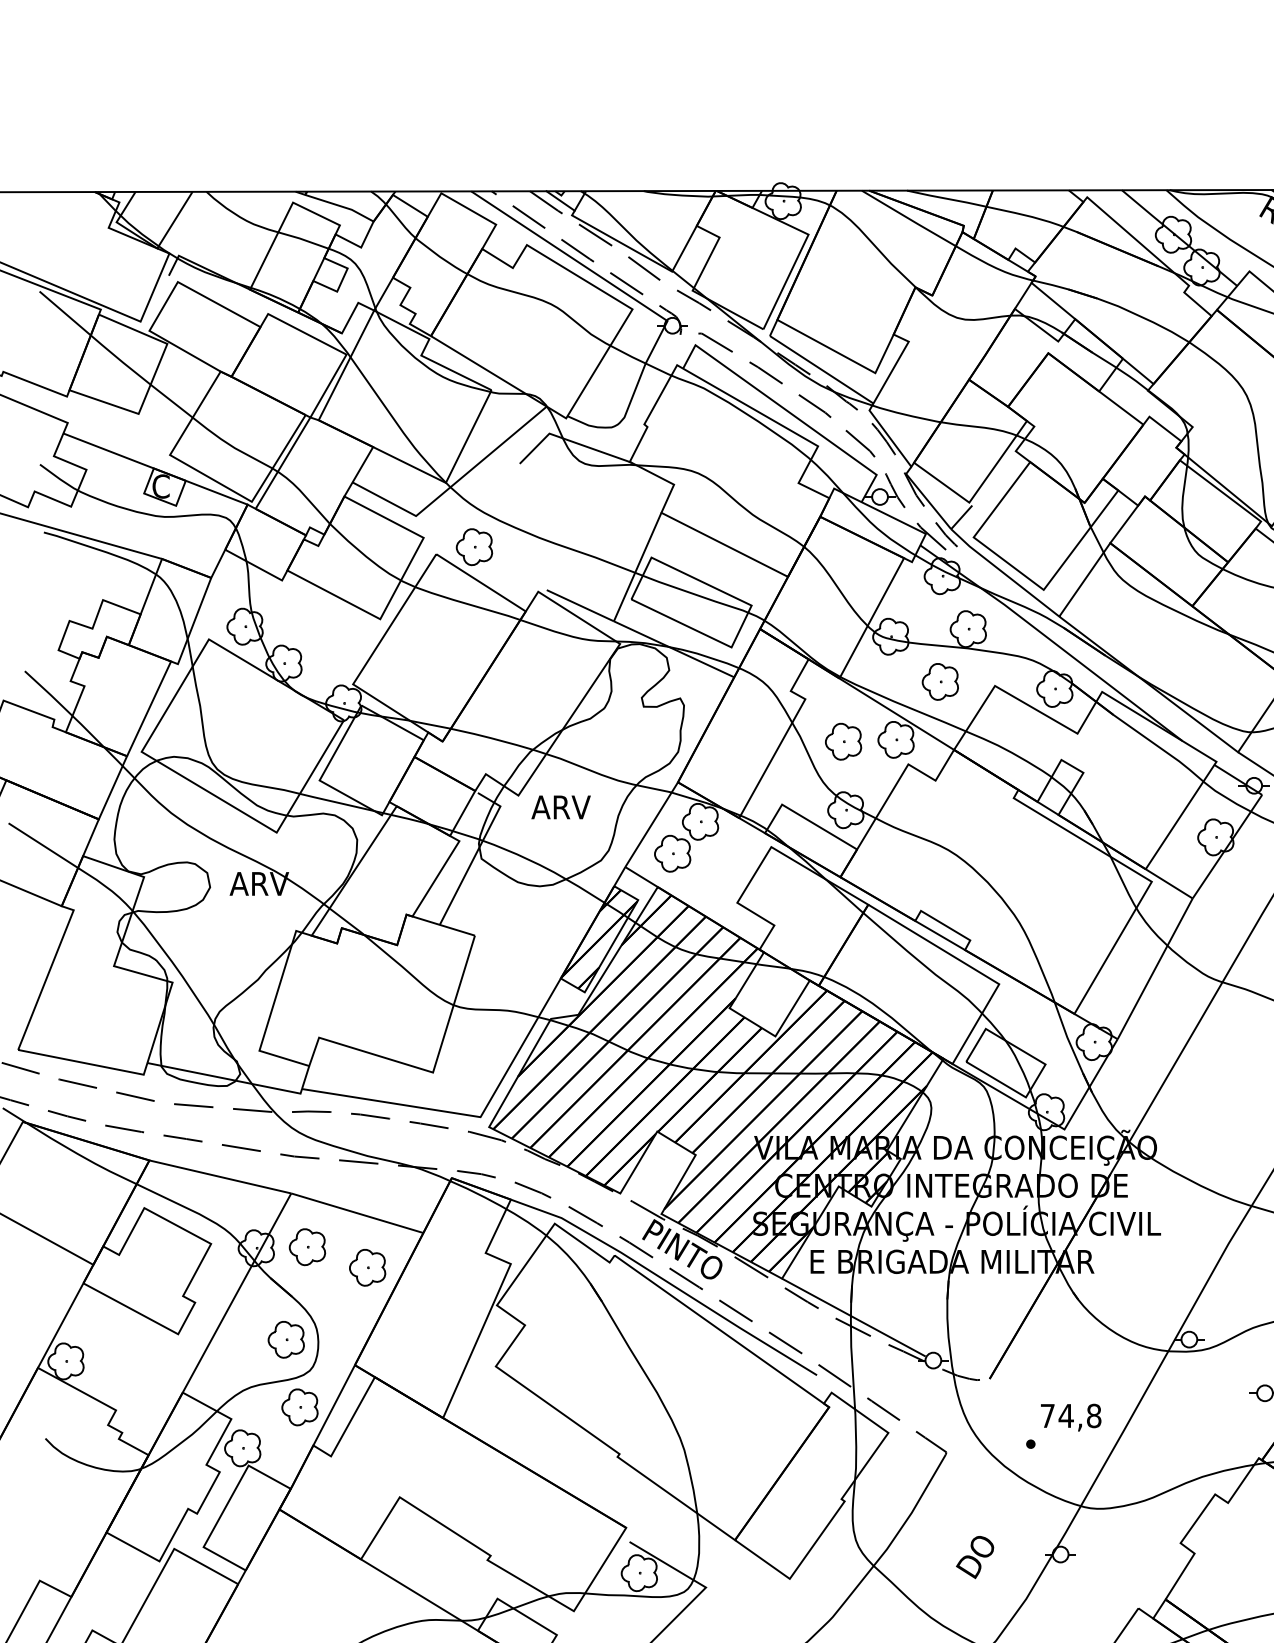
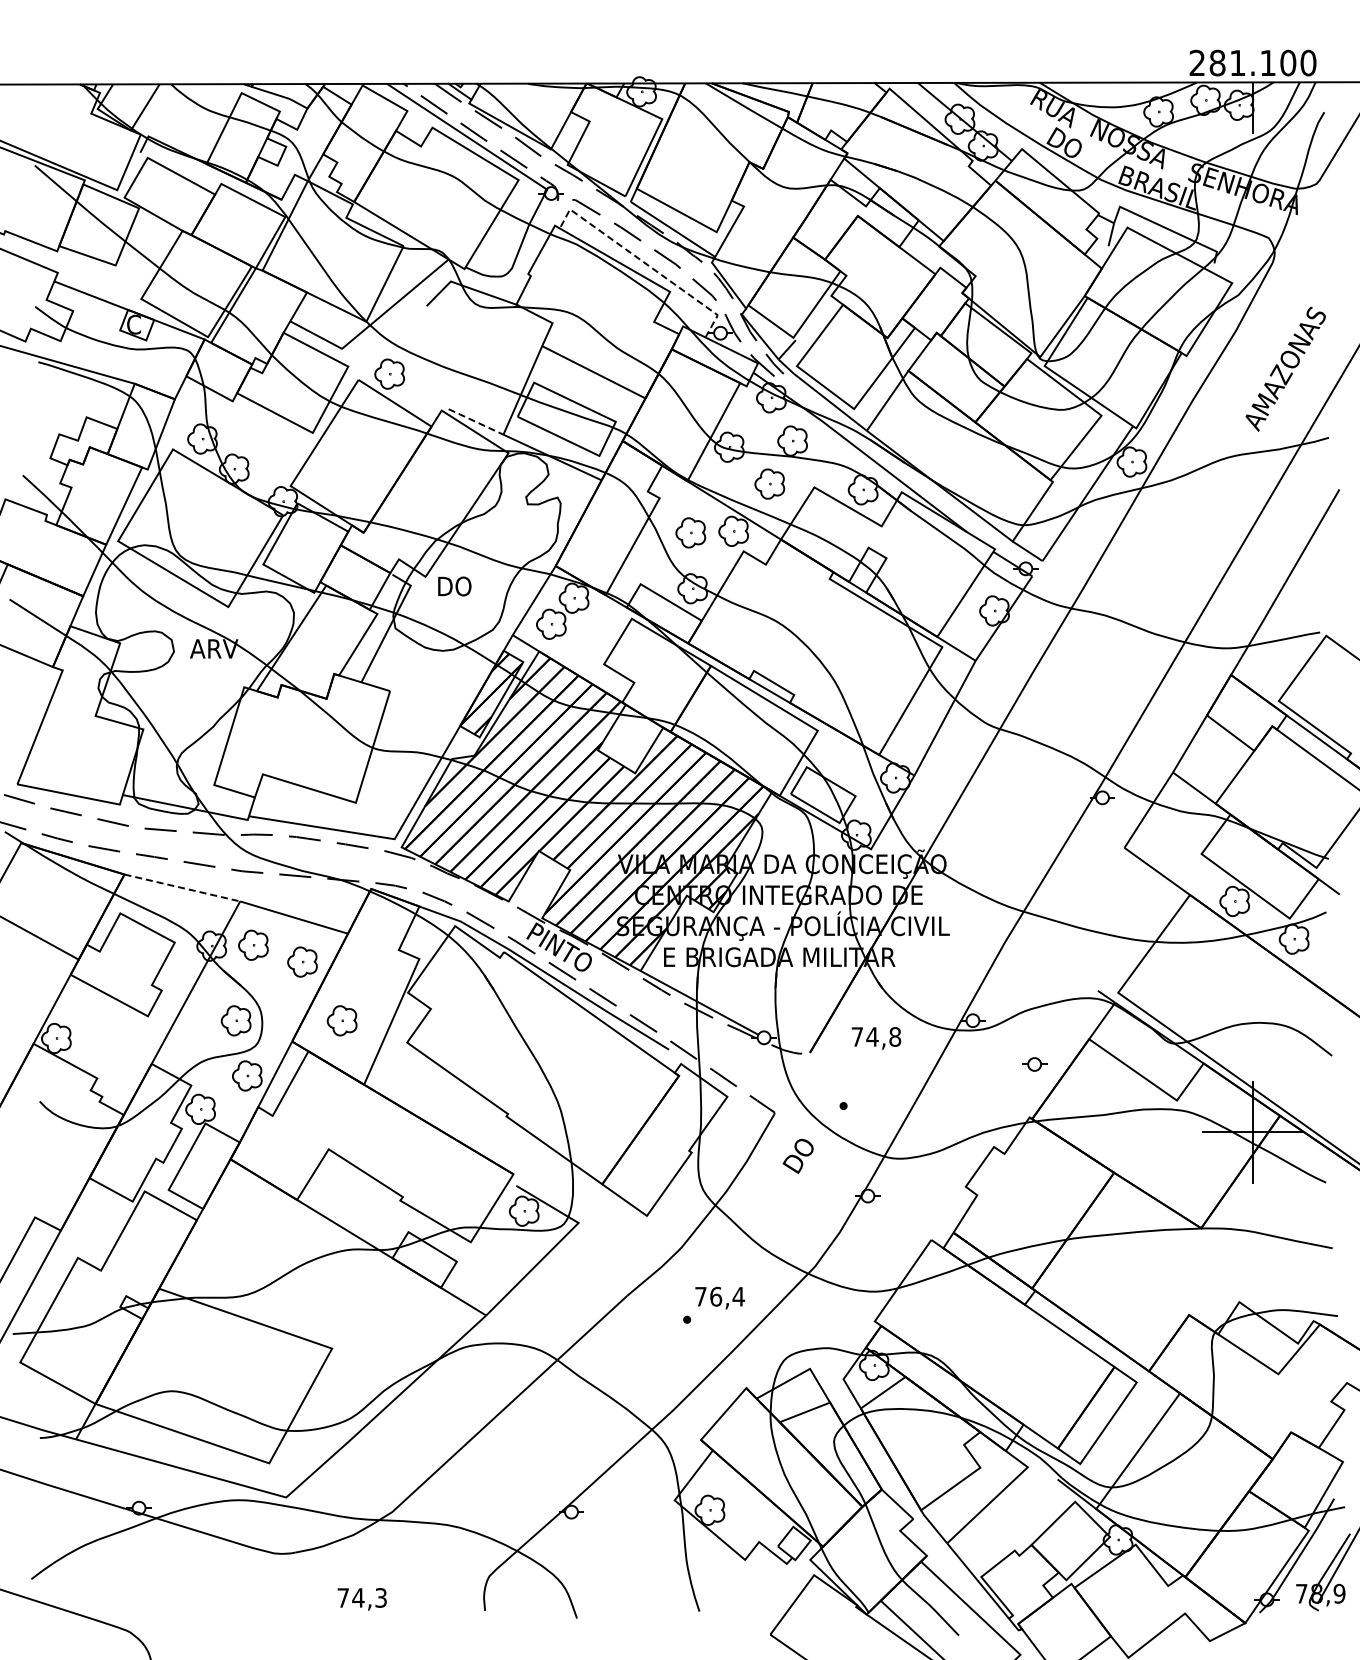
line: (788, 411) -> (645, 263), solid -> dashed
line: (580, 606) -> (476, 422), solid -> dashed
text: (561, 807) -> (460, 586), ARV -> DO
line: (220, 1177) -> (182, 888), solid -> dashed
part: (415, 1339) -> (341, 1020), added
text: (1071, 1417) -> (876, 1038), moved
text: (974, 1556) -> (797, 1155), moved

